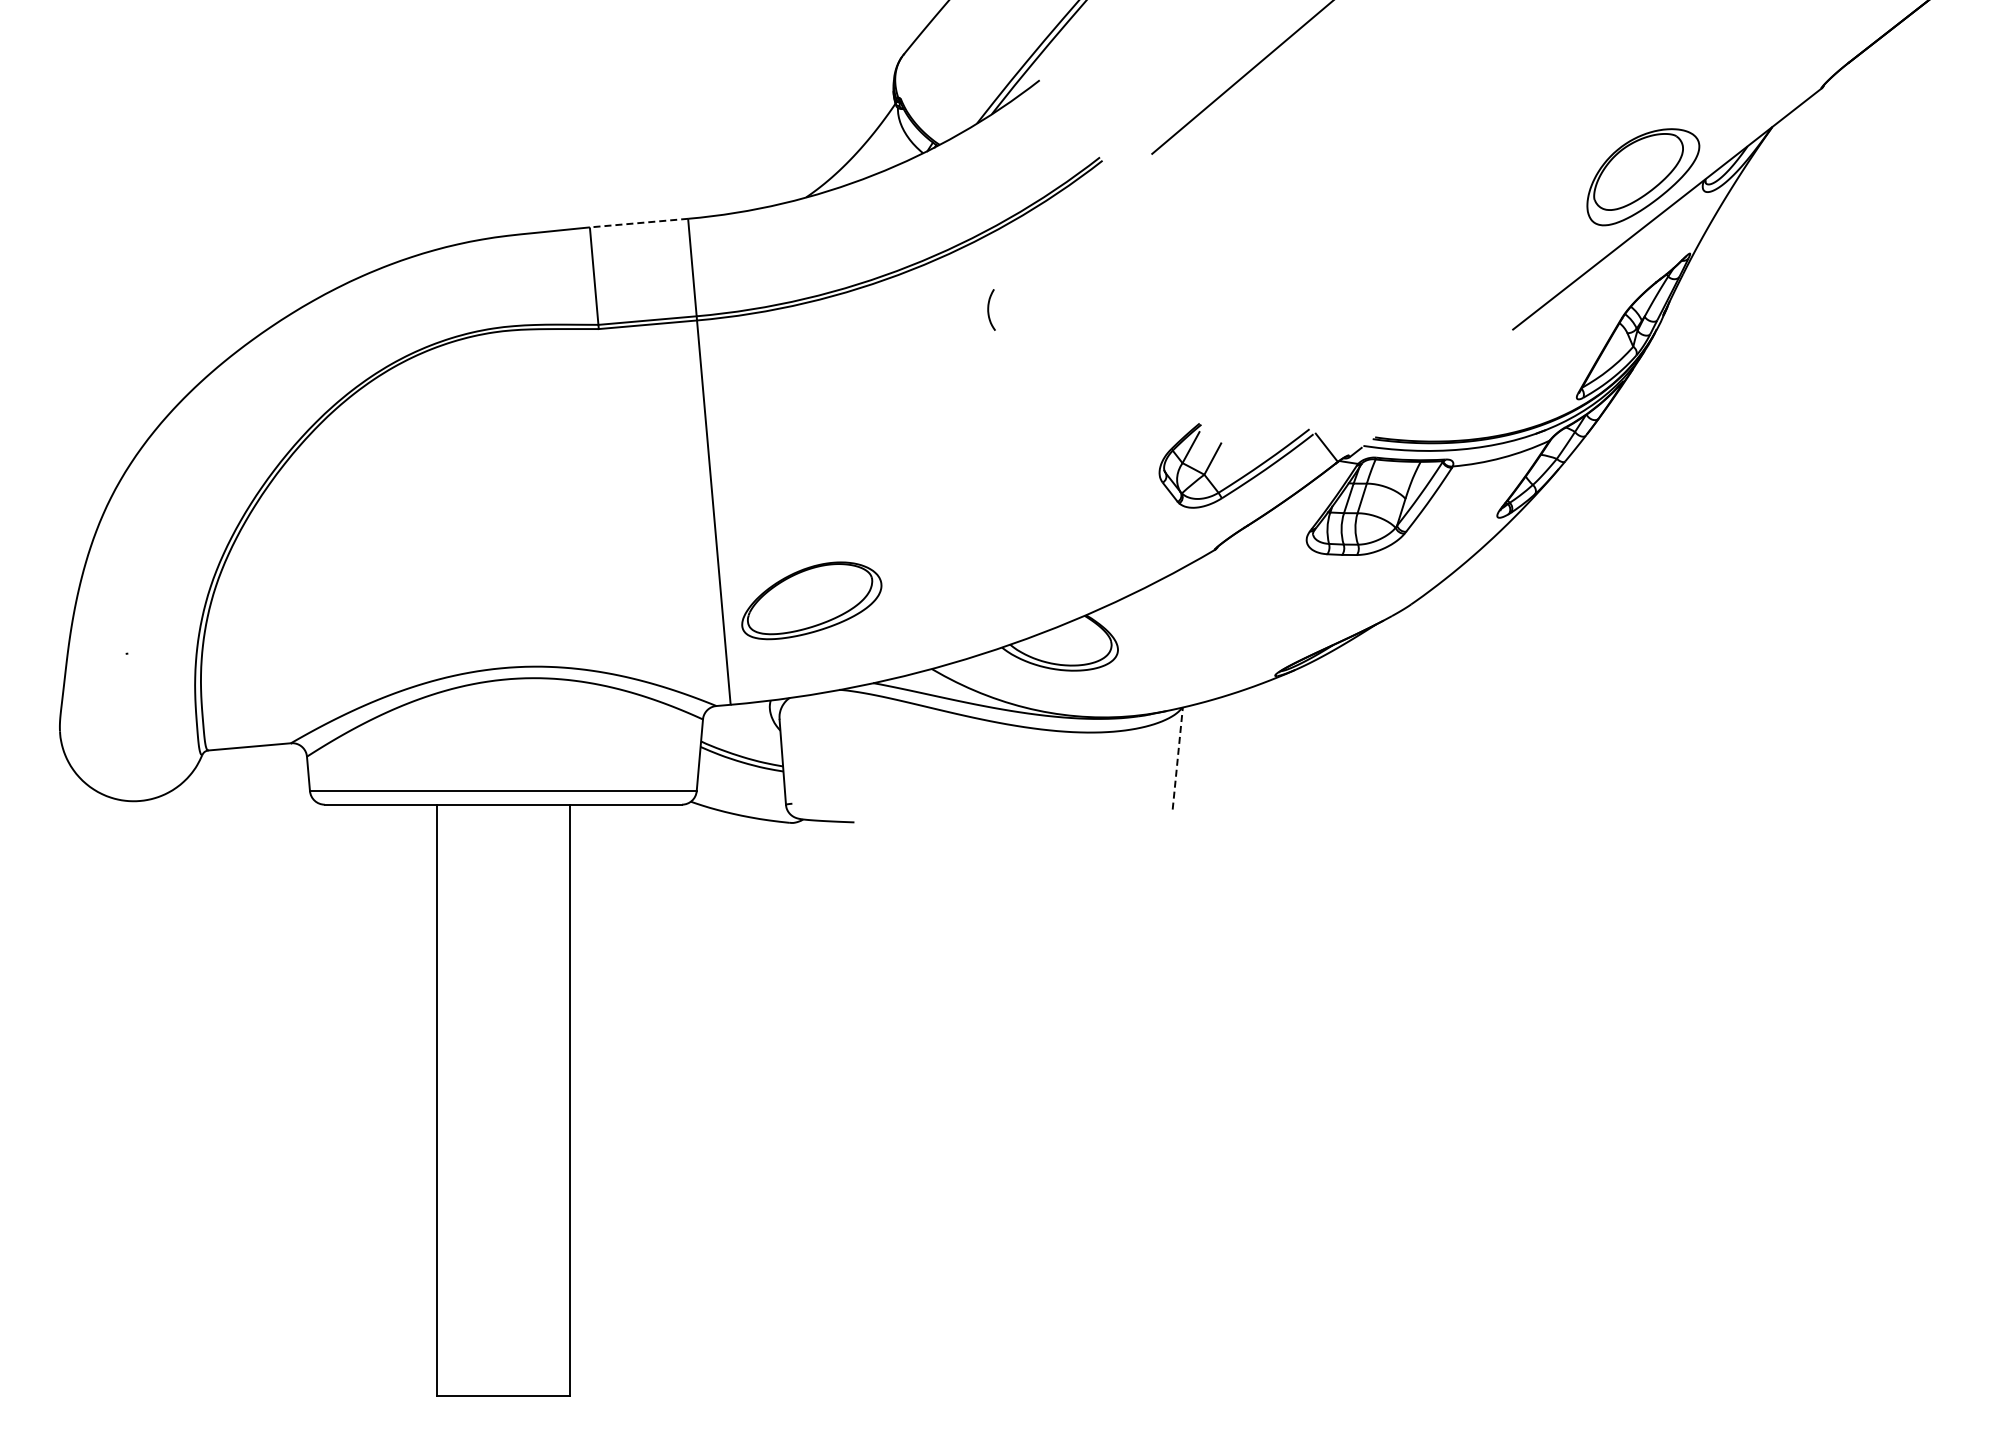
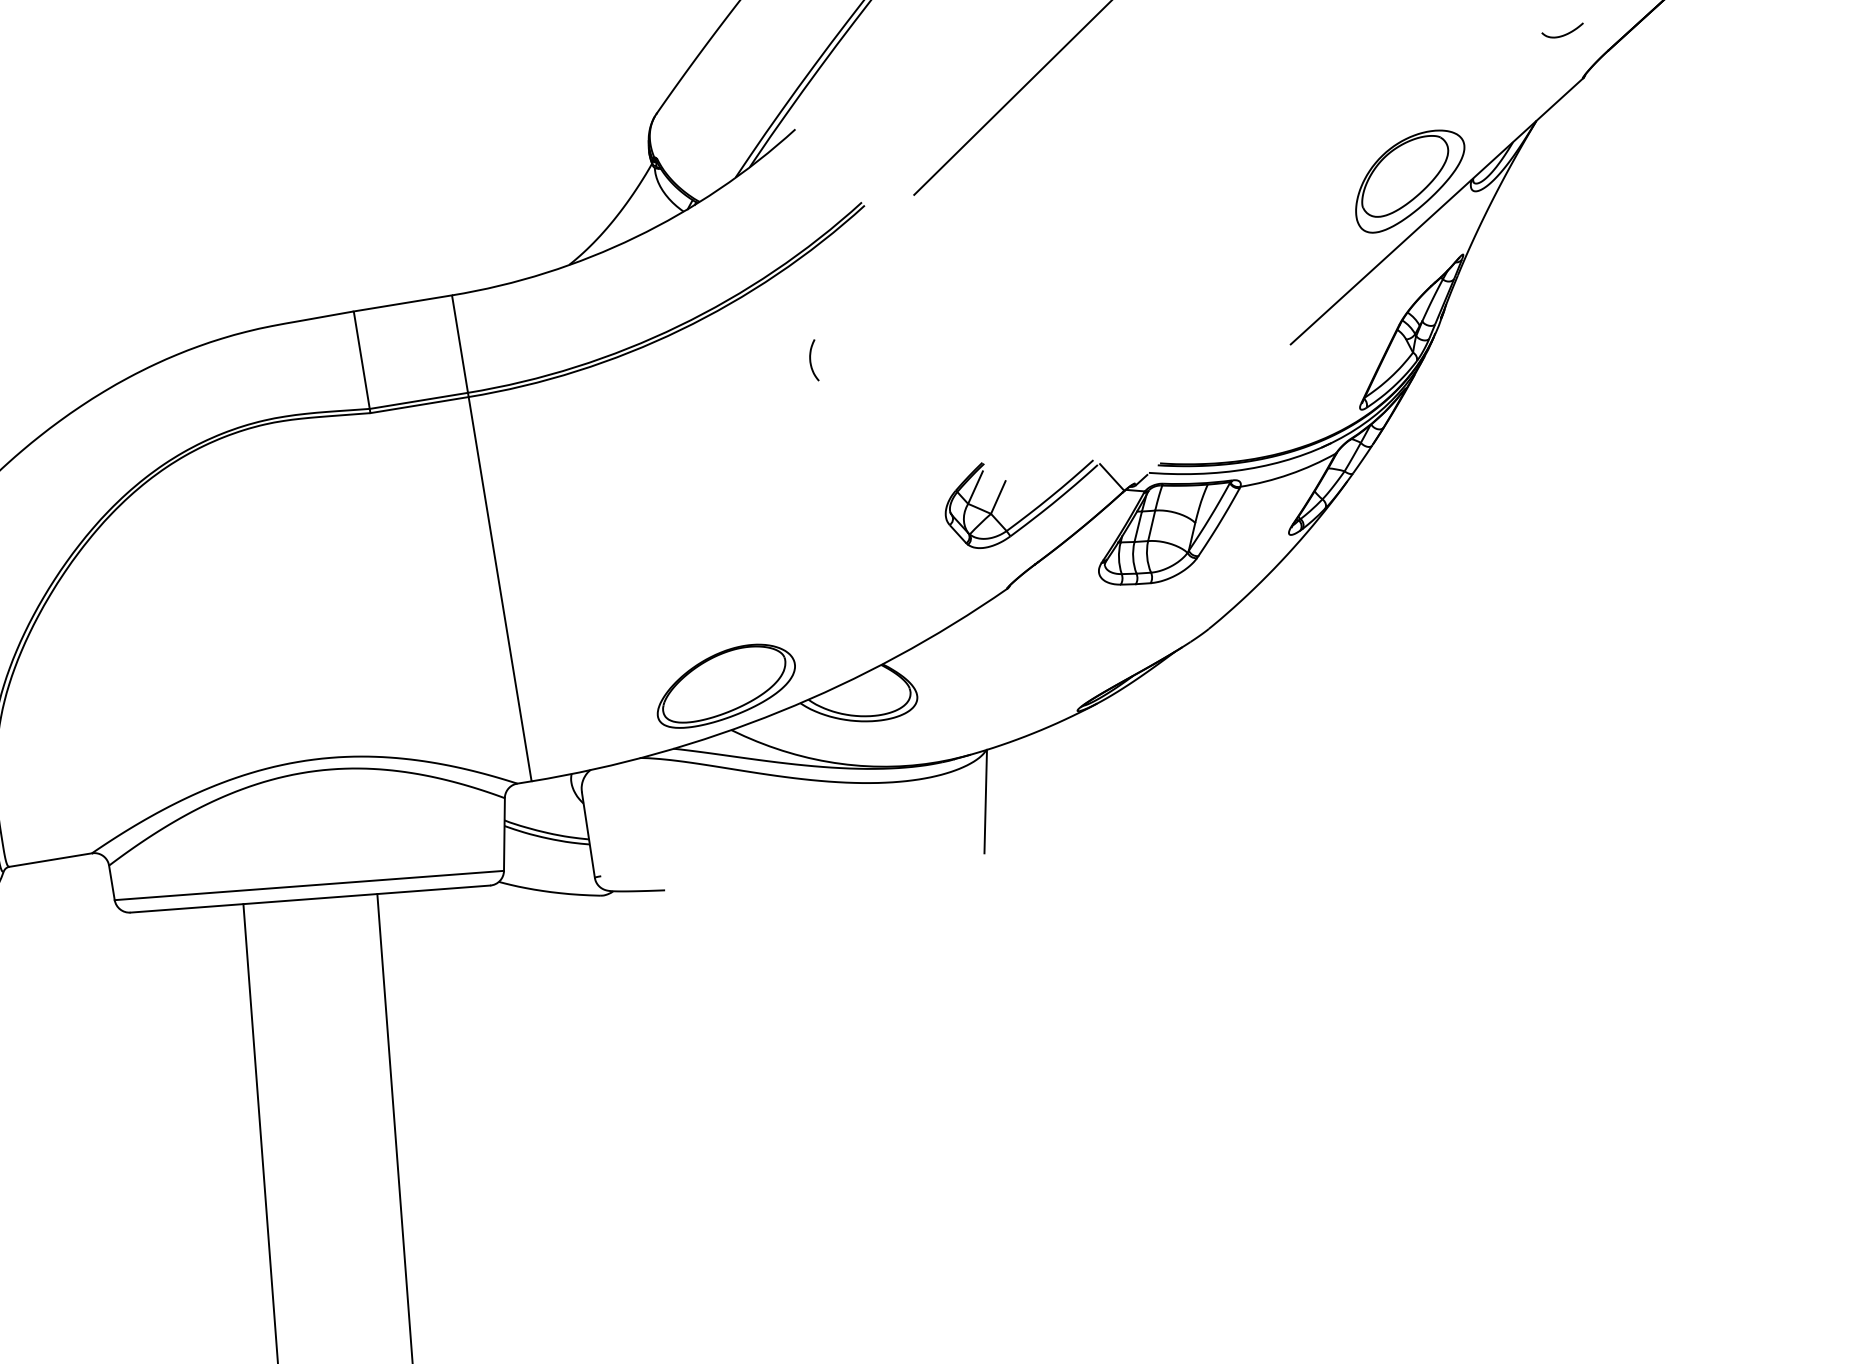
curve: (1805, 43) -> (1563, 34), added
line: (638, 223) -> (402, 303), dashed -> solid
curve: (989, 309) -> (811, 360), moved
part: (811, 600) -> (725, 685), moved
line: (1177, 758) -> (985, 801), dashed -> solid

